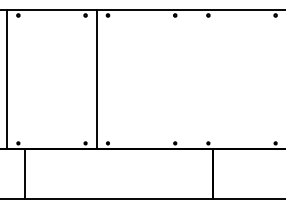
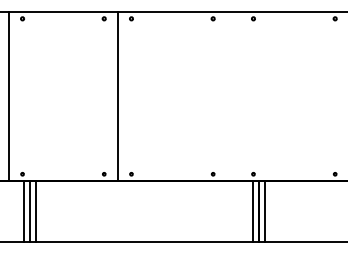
line: (19, 174) -> (23, 212), added
line: (29, 174) -> (36, 212), added
line: (208, 174) -> (253, 212), added
line: (218, 174) -> (265, 212), added

